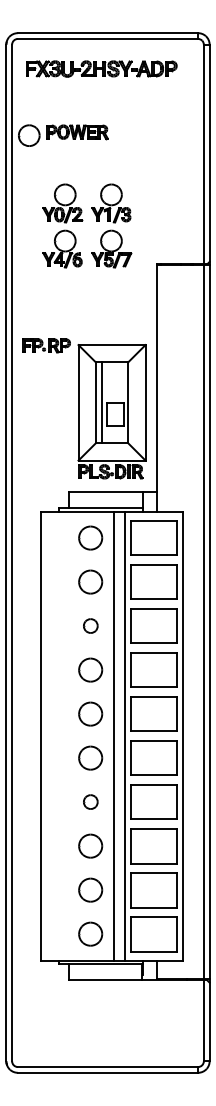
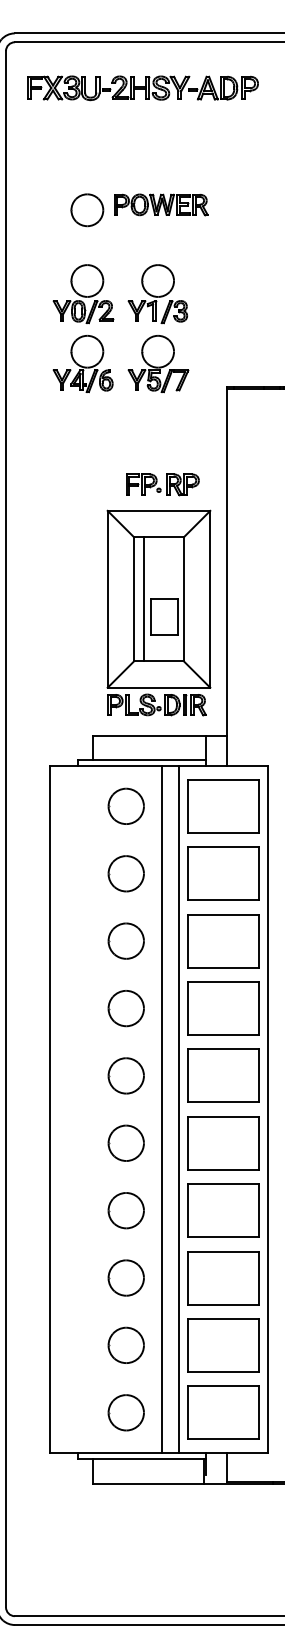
part: (63, 135) -> (139, 209), moved
part: (46, 345) -> (162, 484), moved
part: (90, 625) -> (126, 940), size x1.67
part: (90, 801) -> (126, 1209), size x1.67

